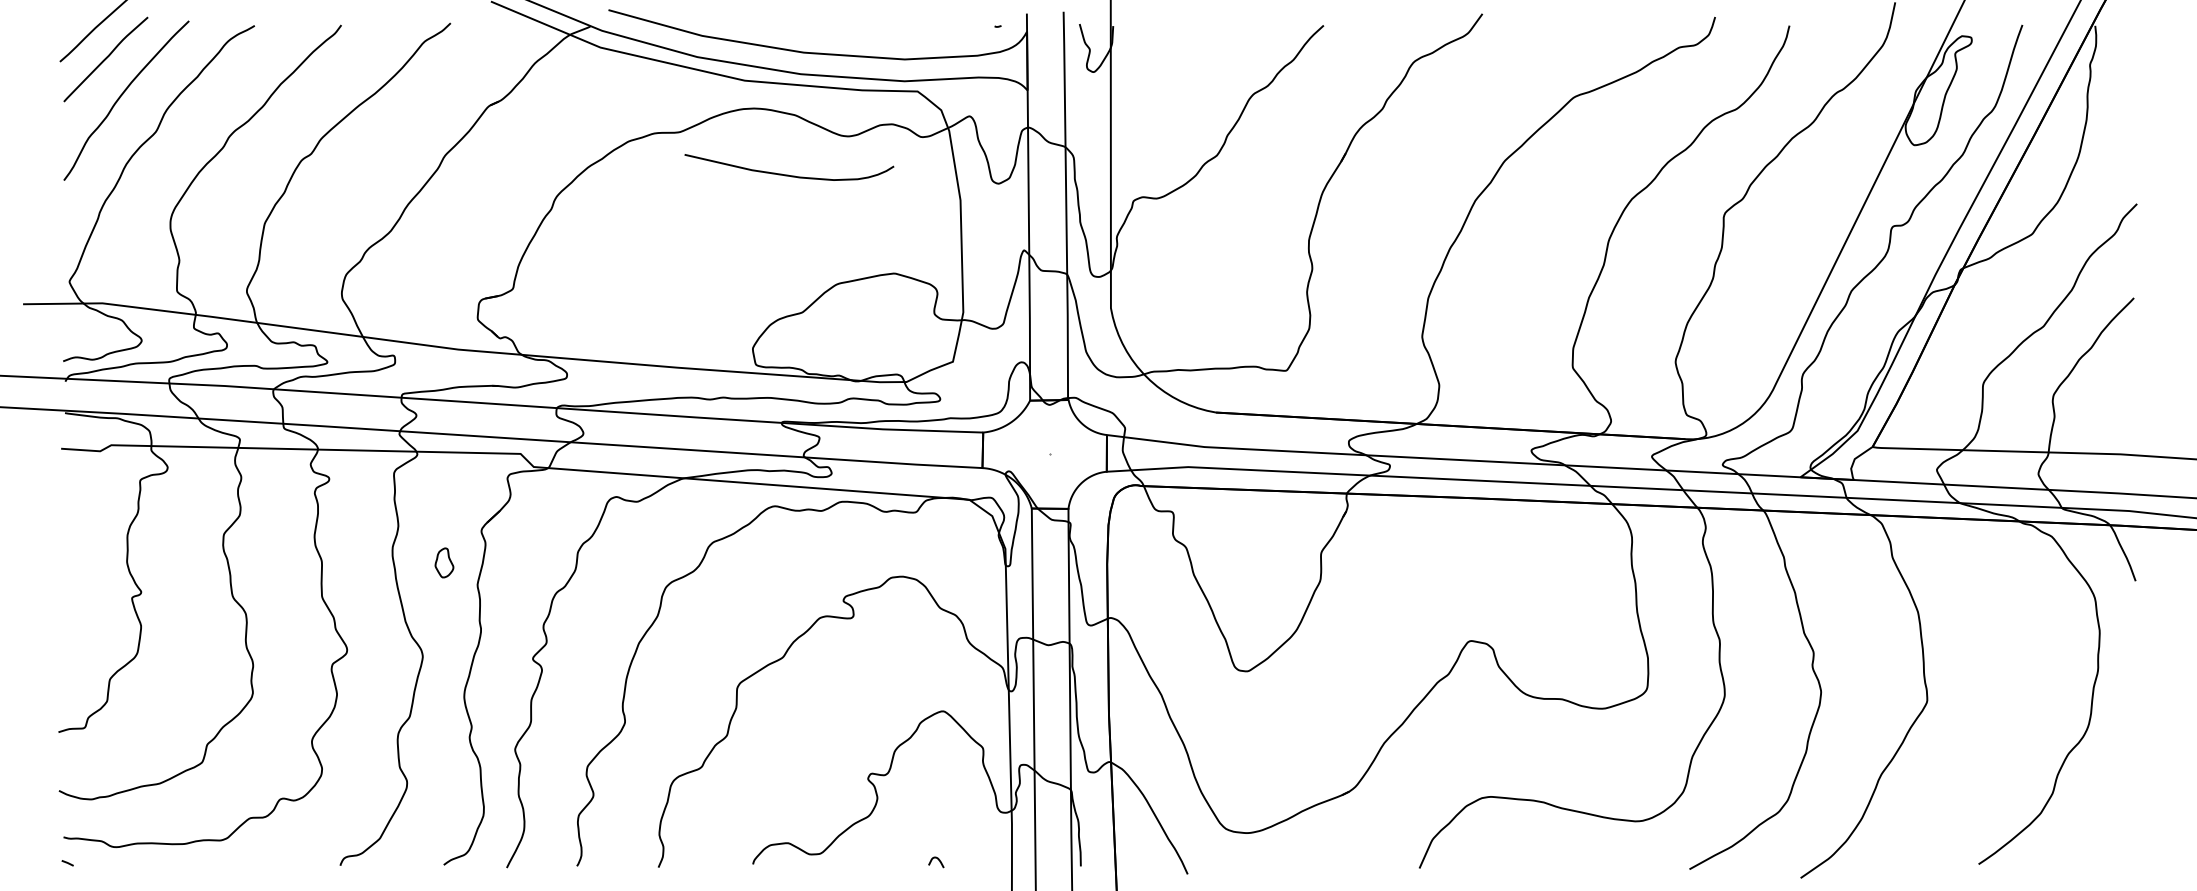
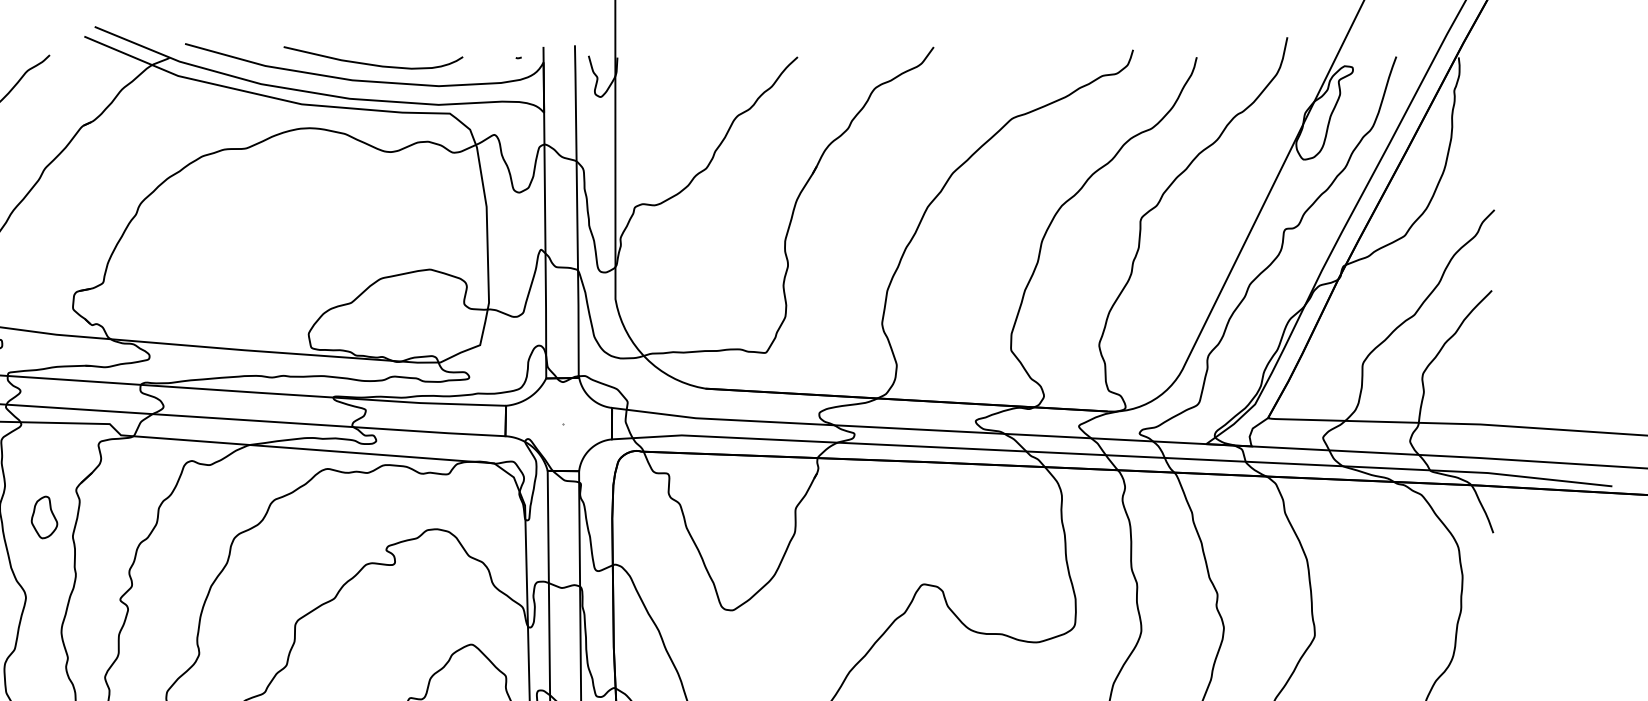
curve: (788, 174) -> (372, 63), moved
part: (444, 562) -> (44, 517), size x1.67

